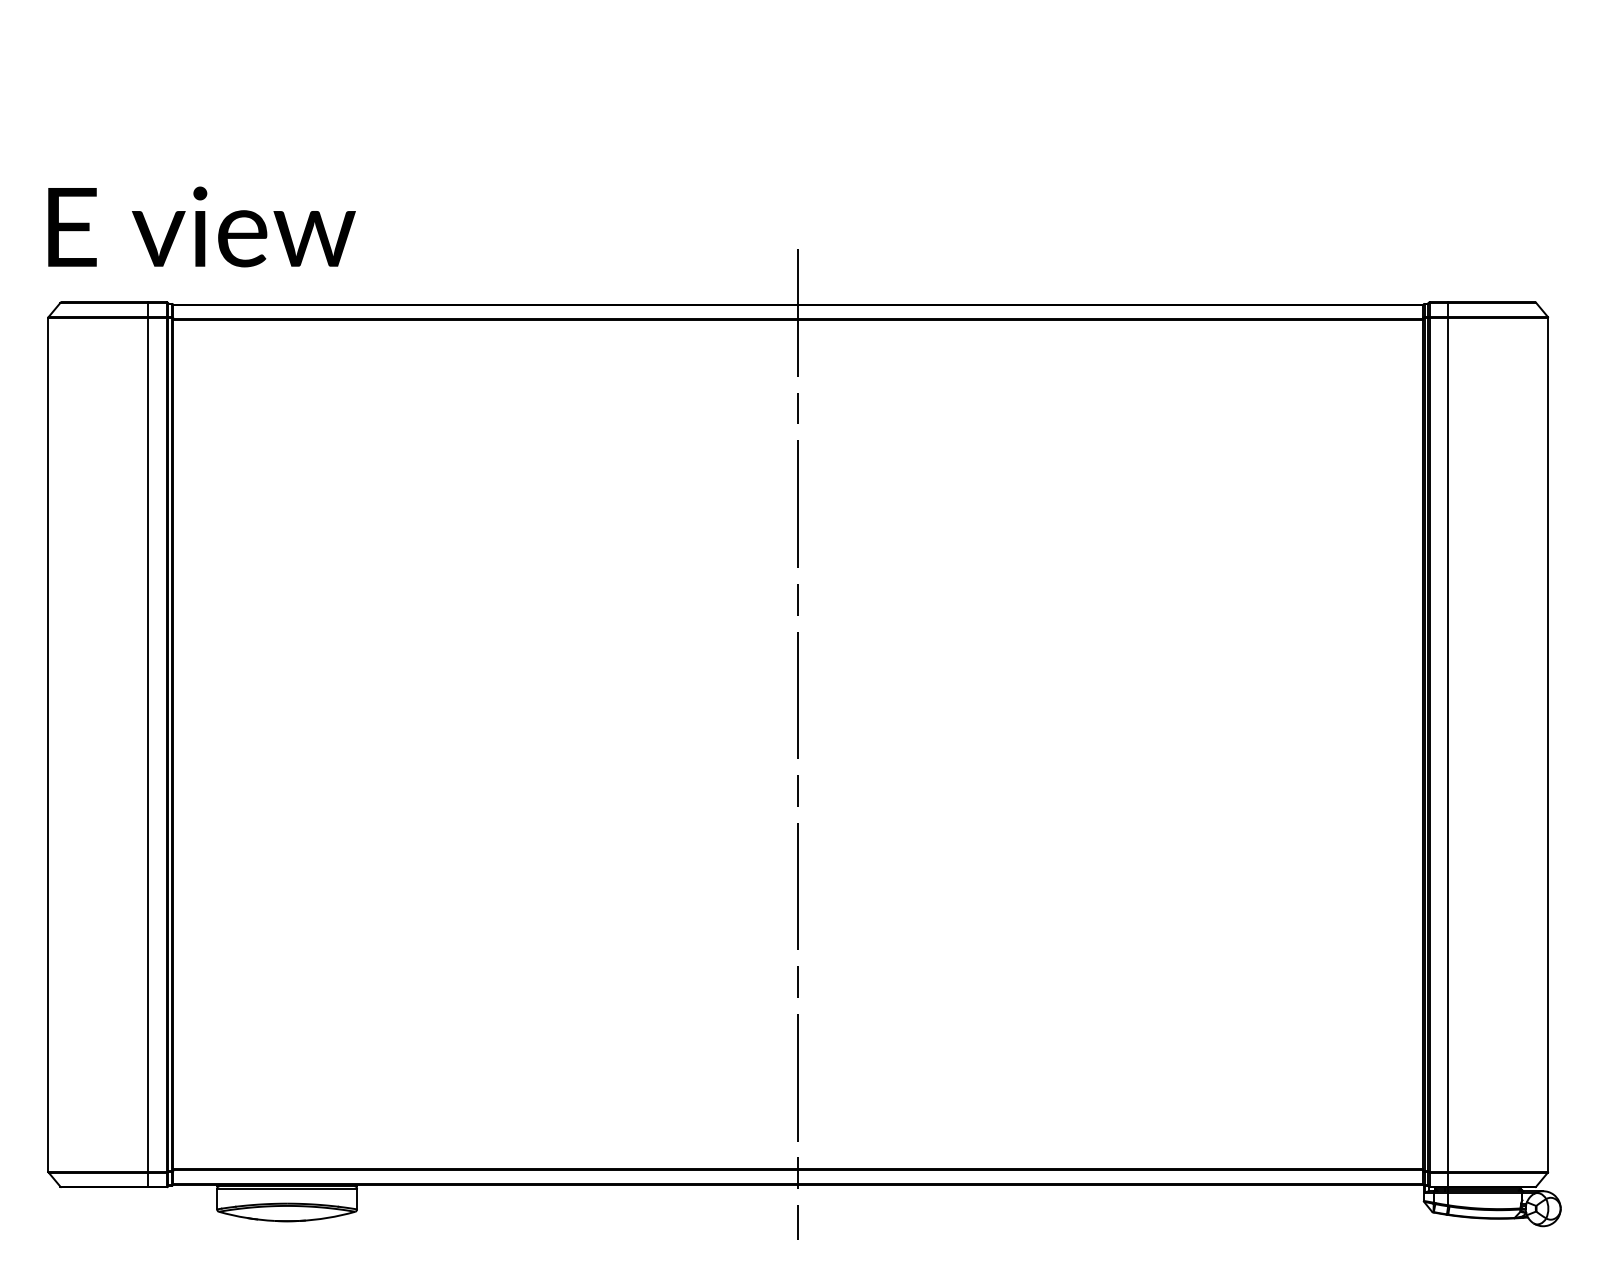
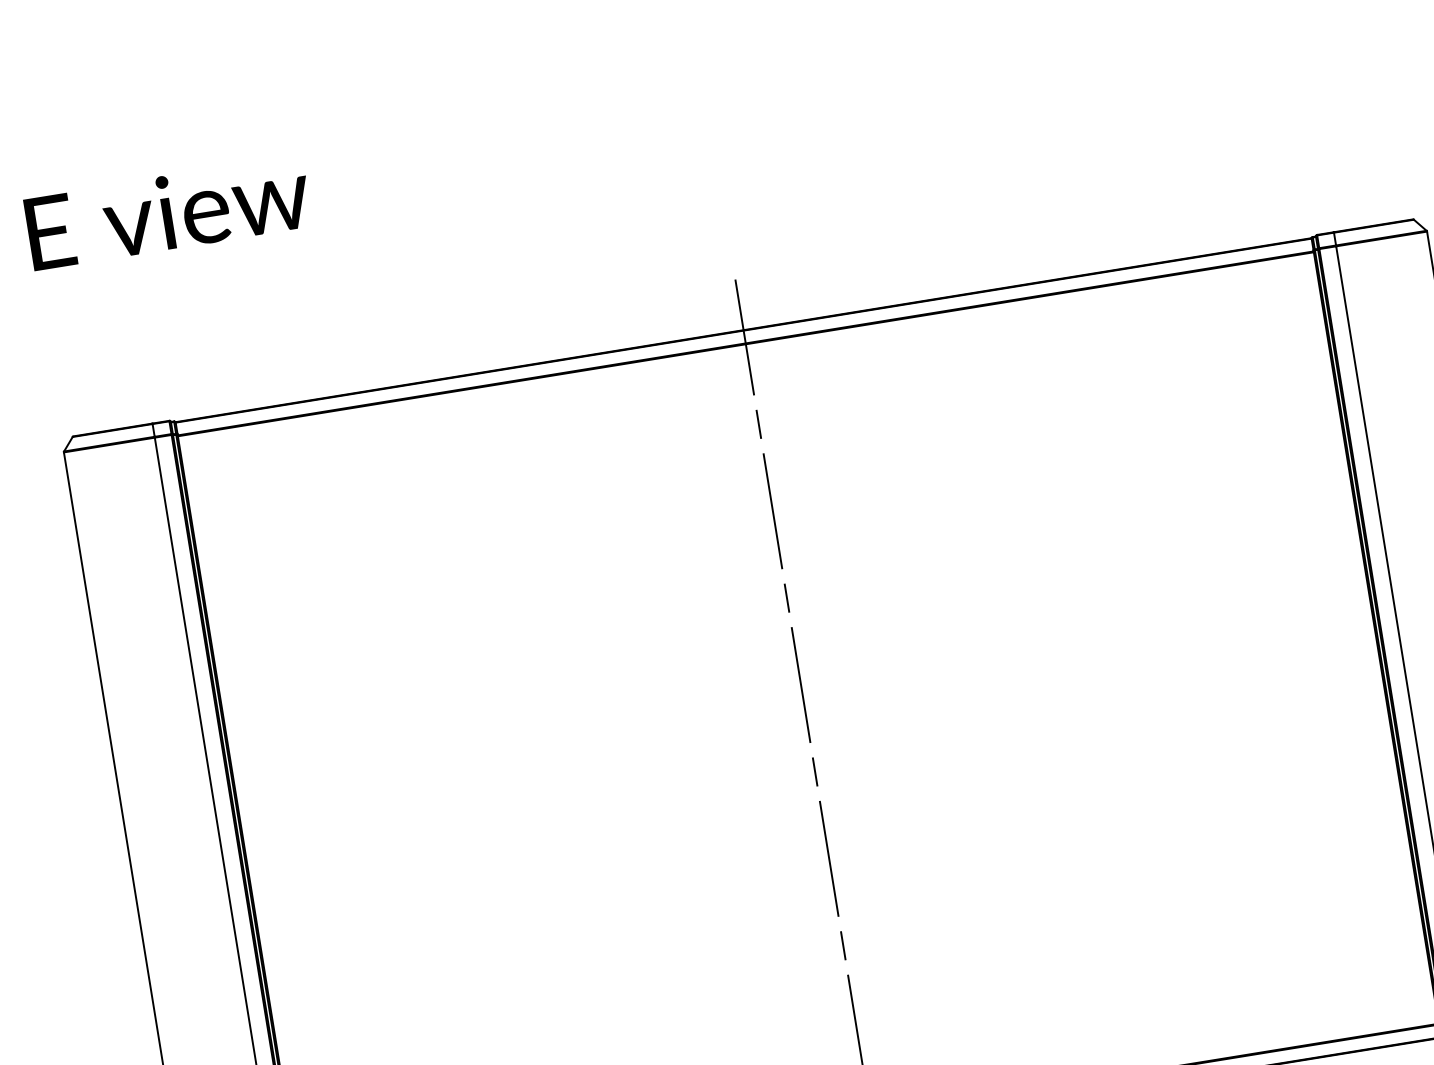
text: (201, 226) -> (167, 212), moved

